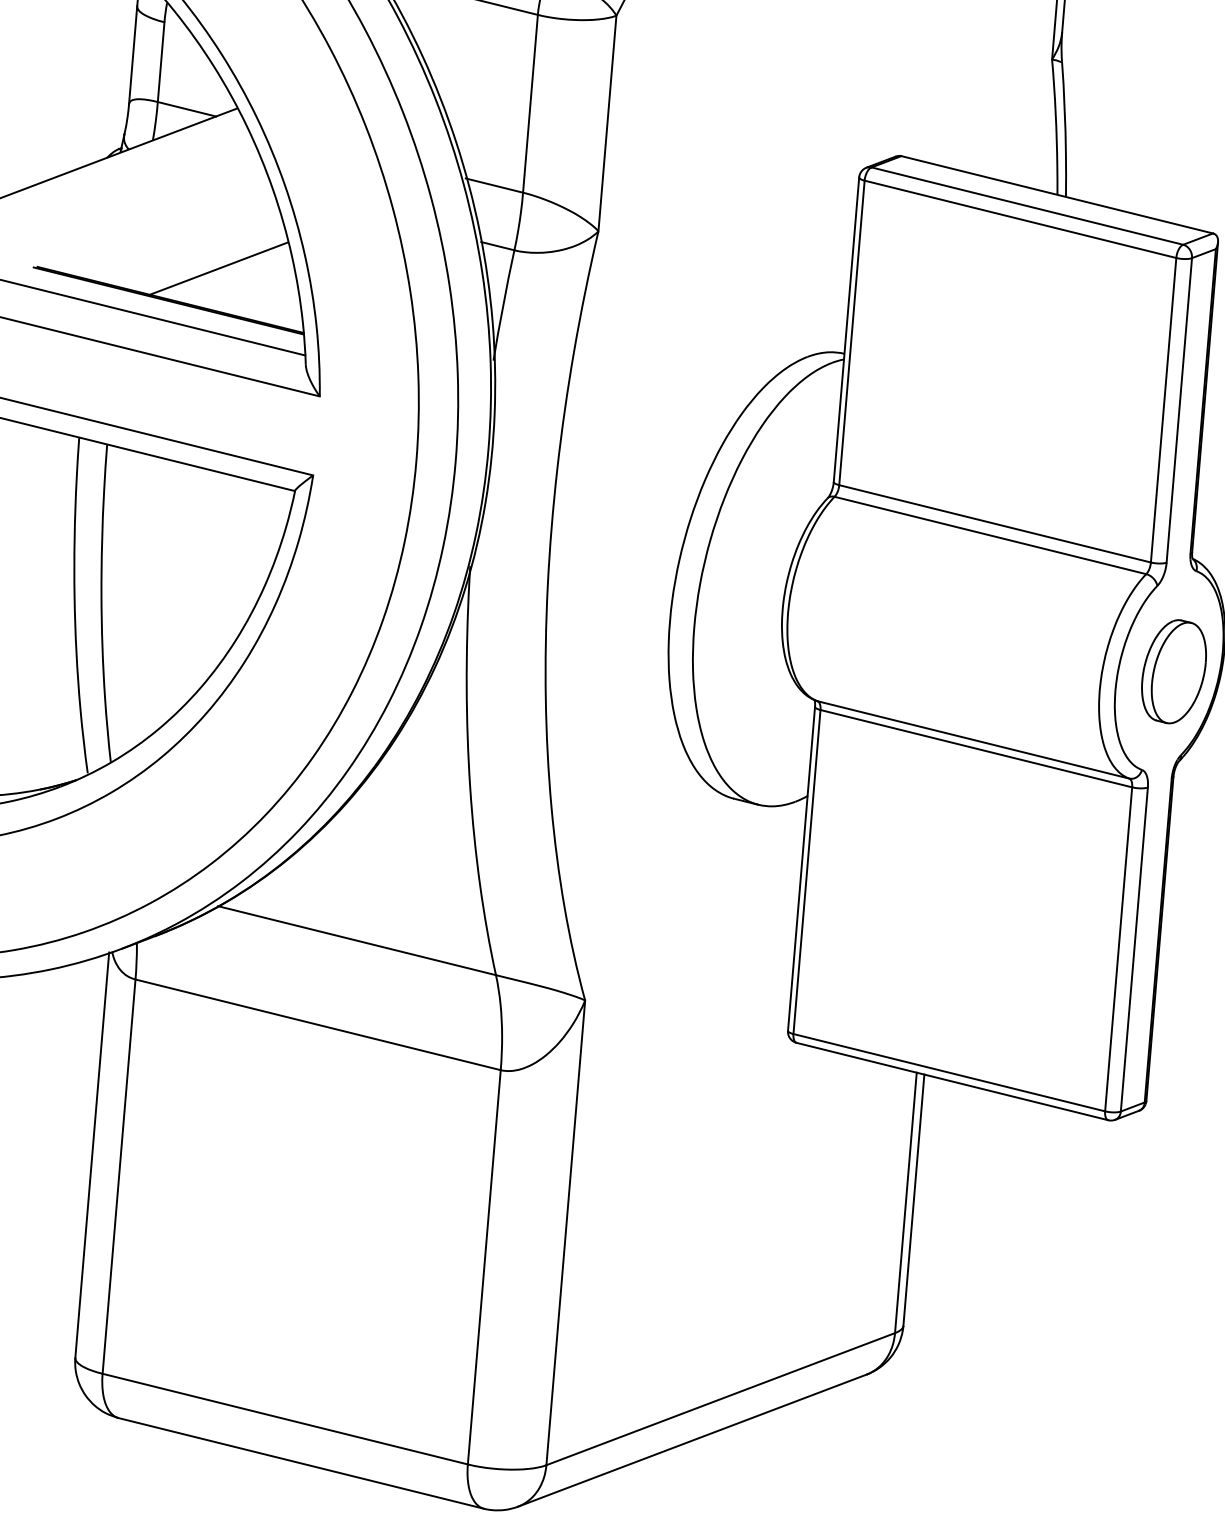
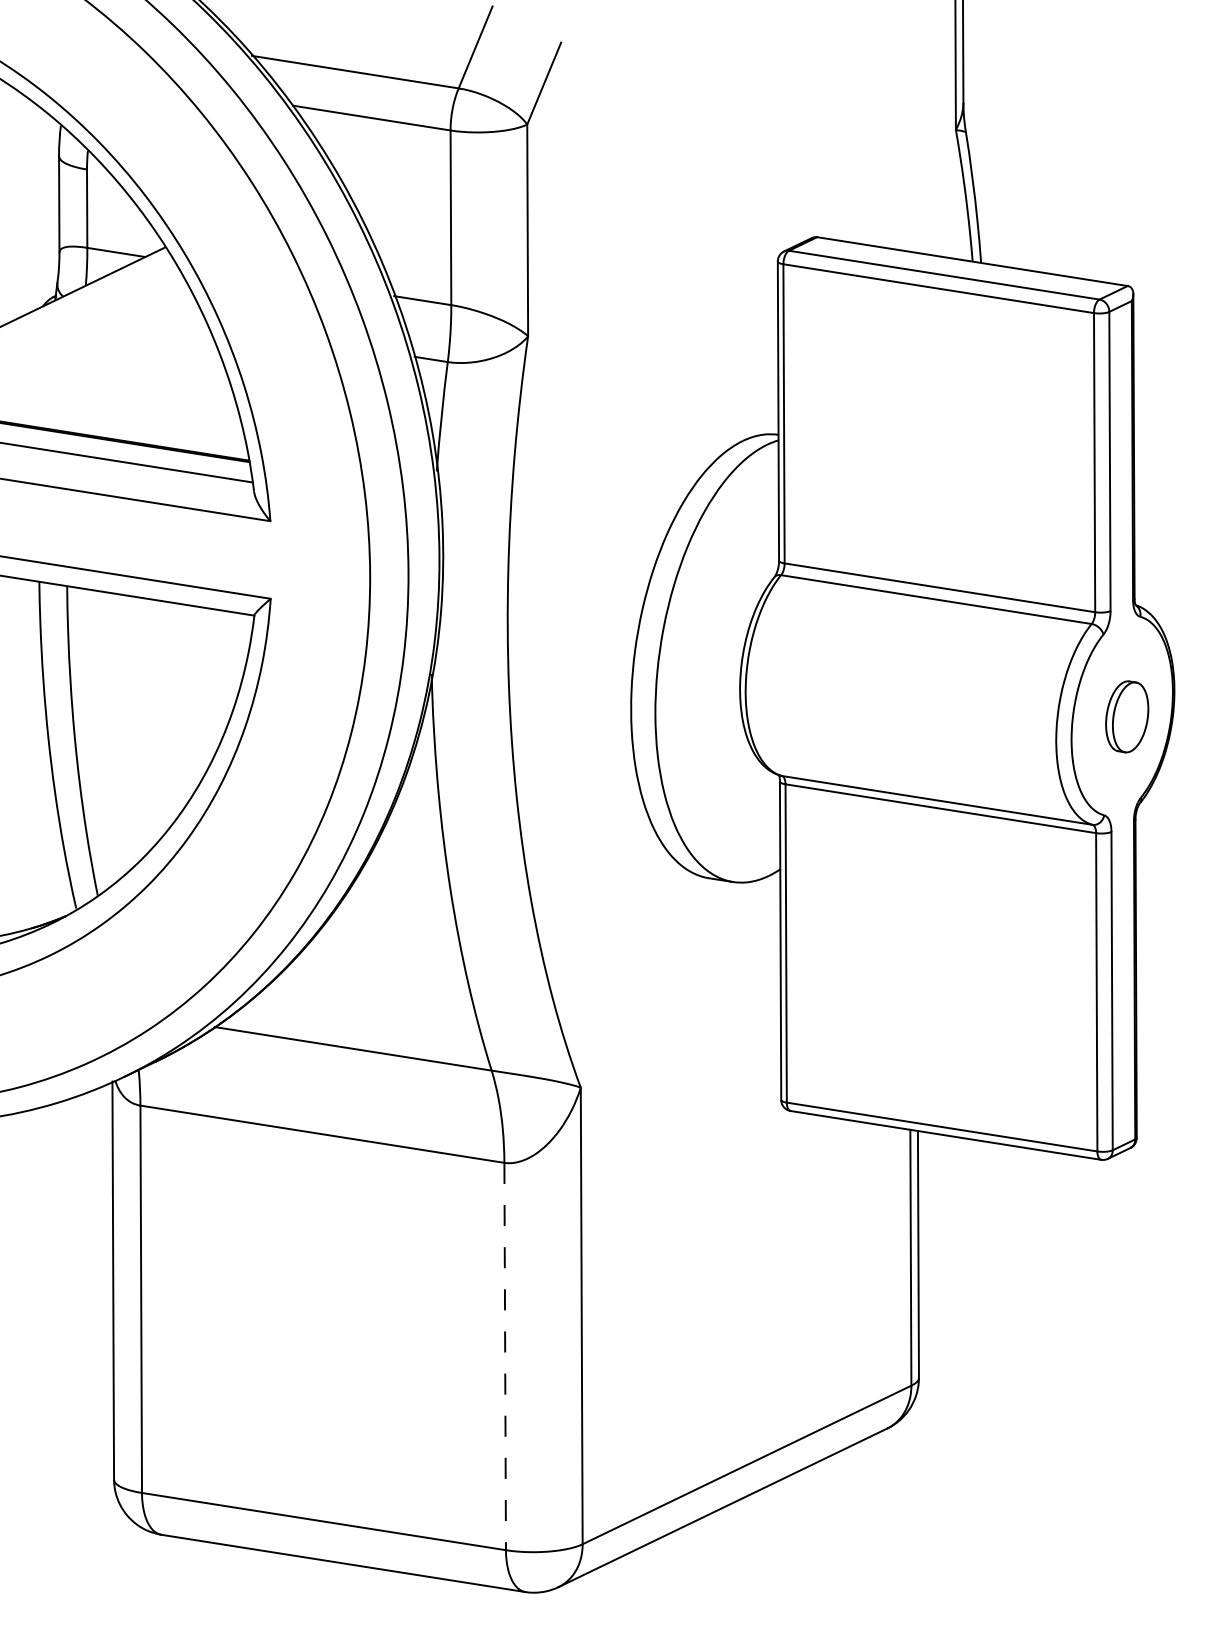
line: (219, 267) -> (161, 404), removed
part: (1174, 671) -> (1127, 716), size x0.7
line: (484, 1267) -> (505, 1356), solid -> dashed

